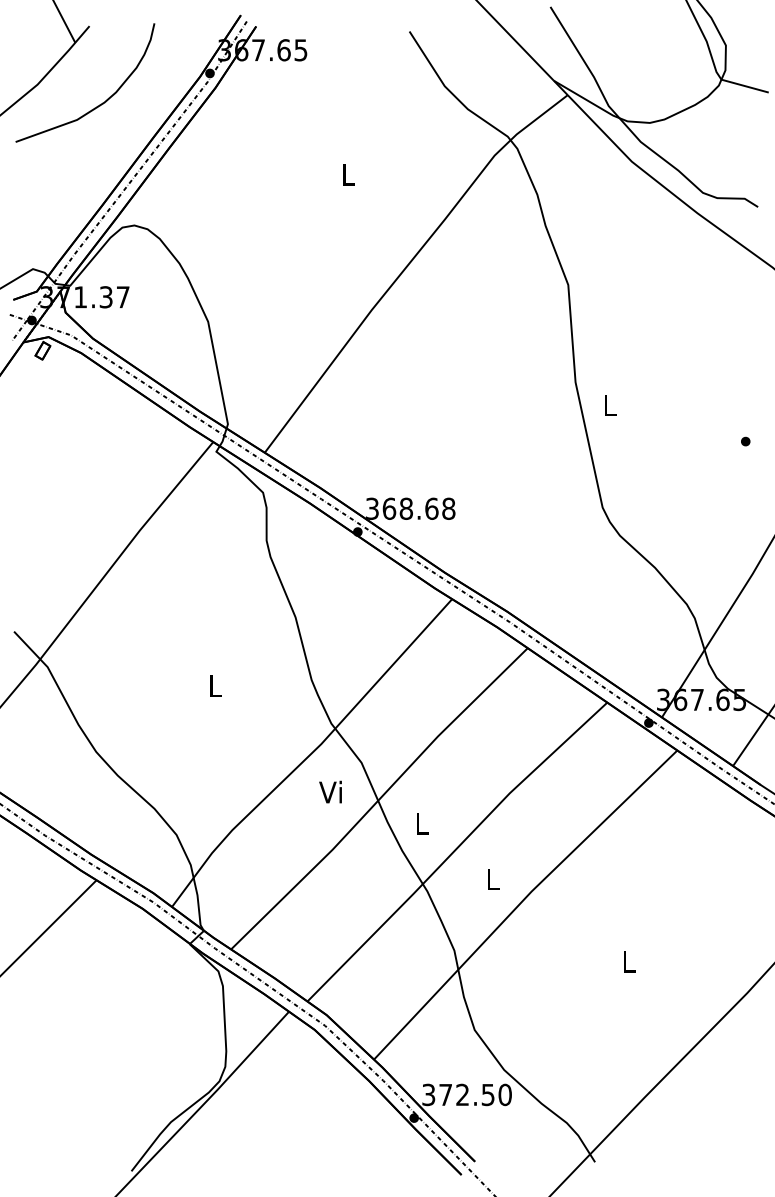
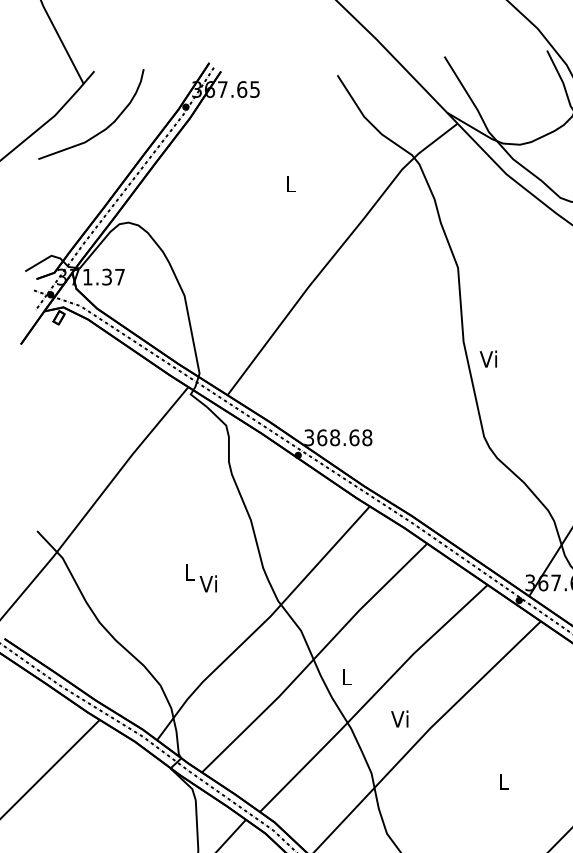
text: (608, 404) -> (488, 358), L -> Vi
text: (330, 791) -> (208, 583), moved
text: (491, 878) -> (399, 718), L -> Vi

